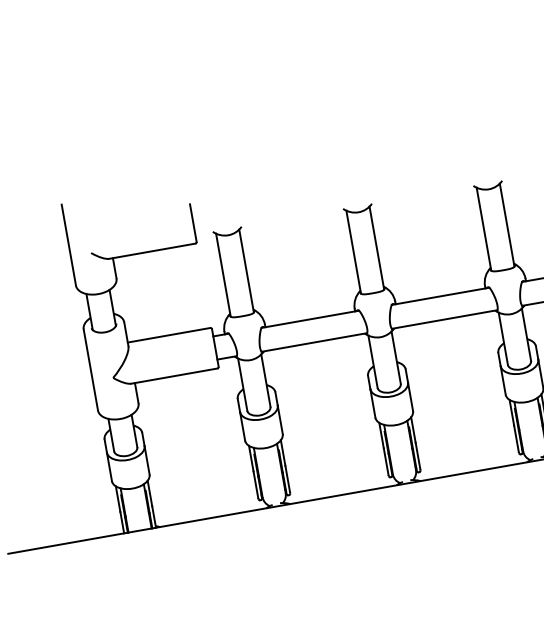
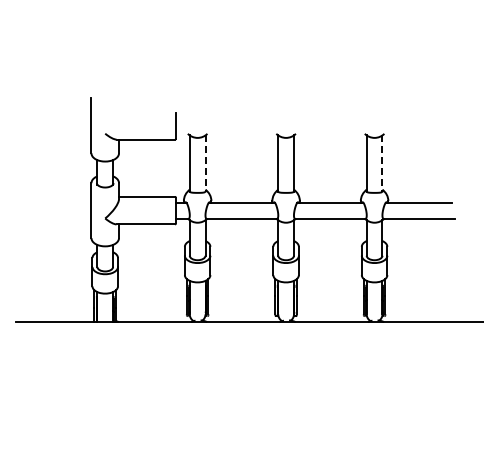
line: (507, 226) -> (382, 164), solid -> dashed
line: (246, 272) -> (205, 164), solid -> dashed

